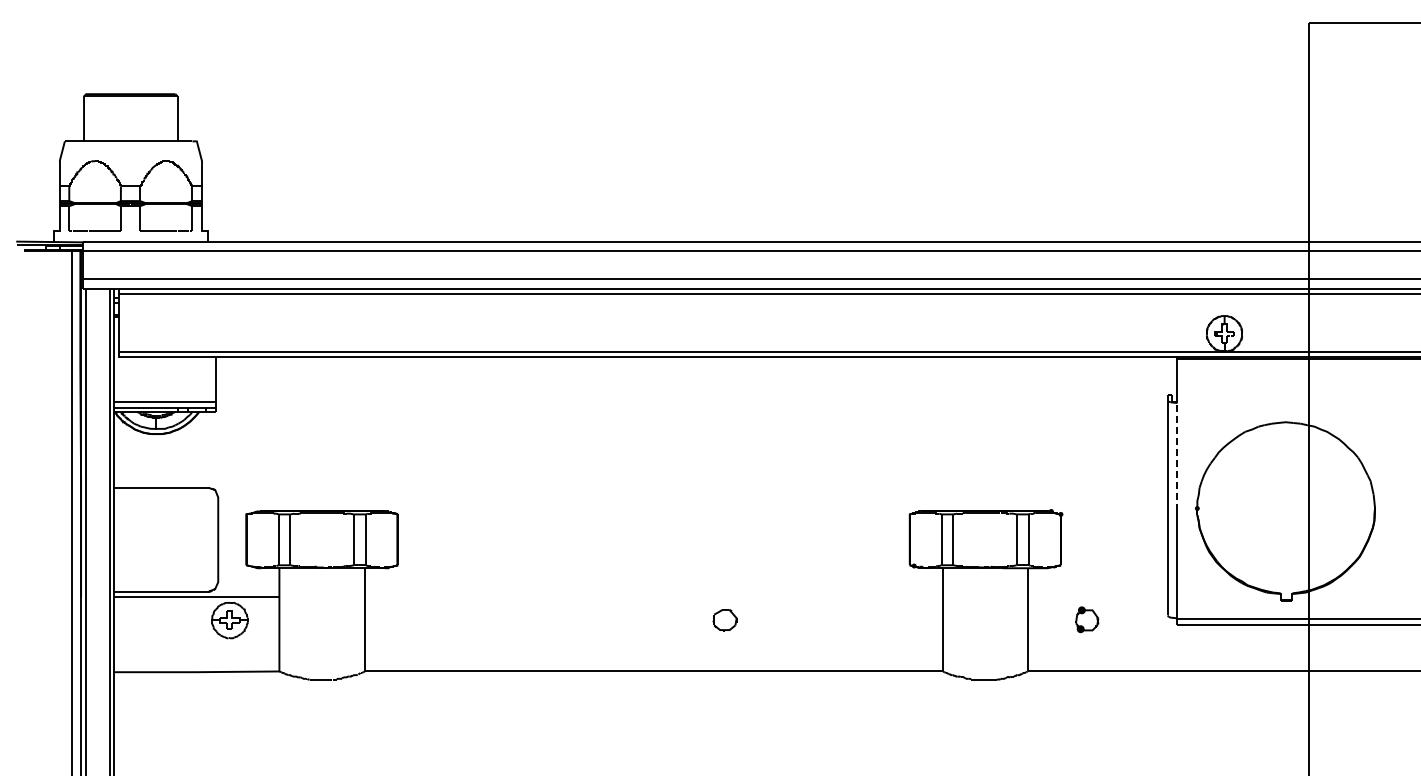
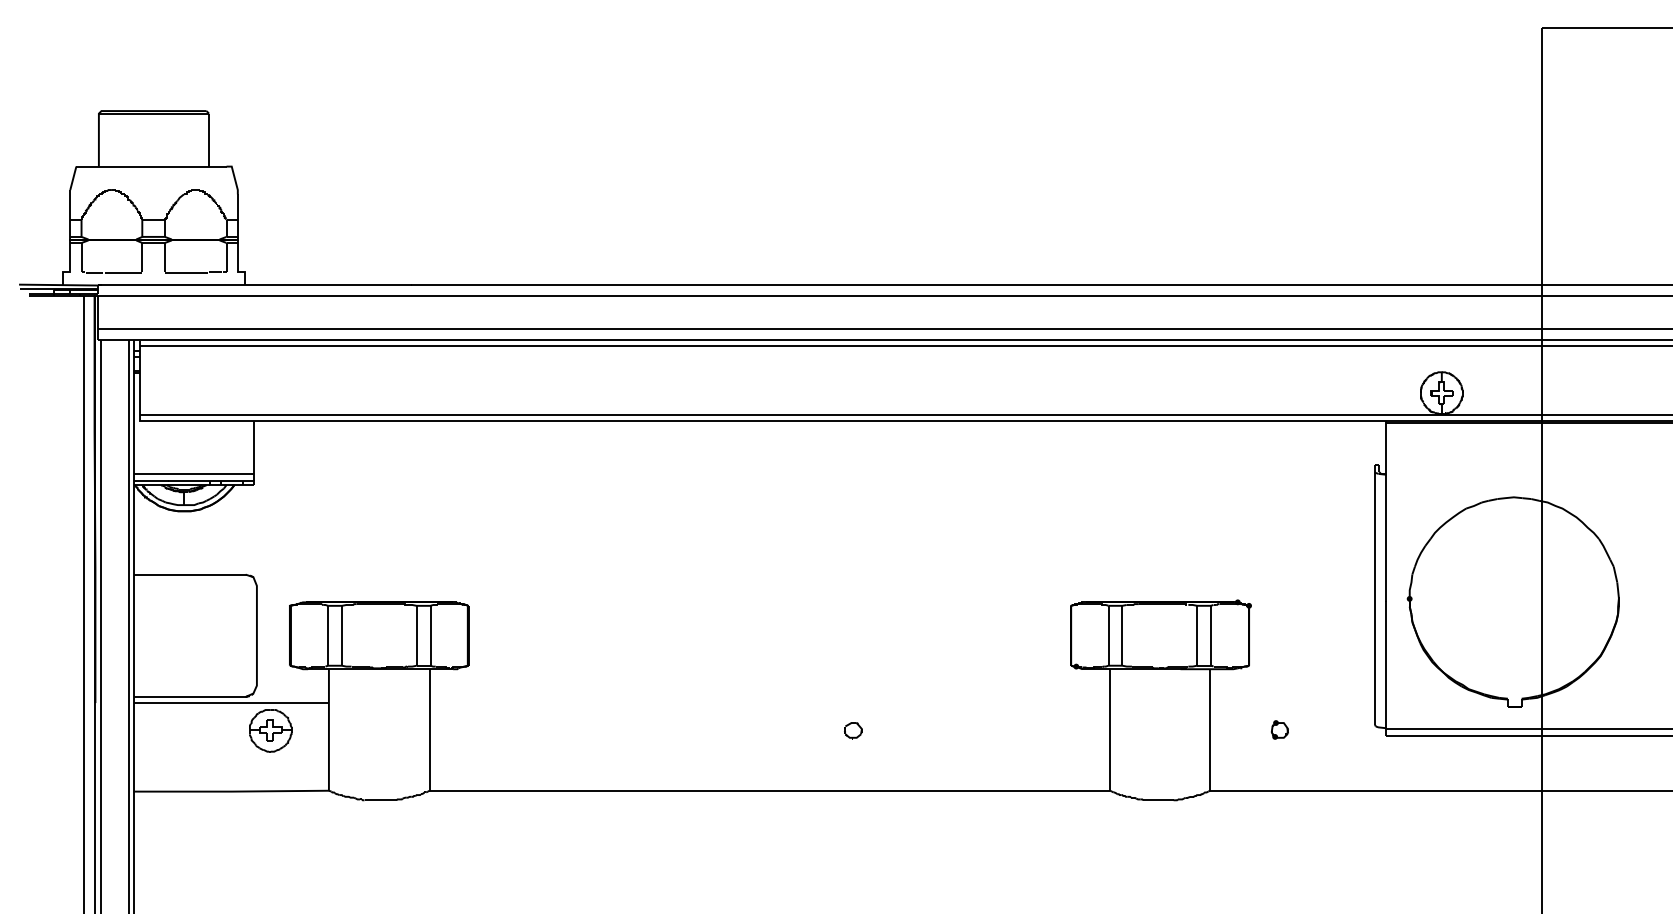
line: (1177, 456) -> (1386, 537), dashed -> solid
part: (1086, 619) -> (1279, 729), size x0.62
part: (724, 620) -> (852, 730), size x0.62

